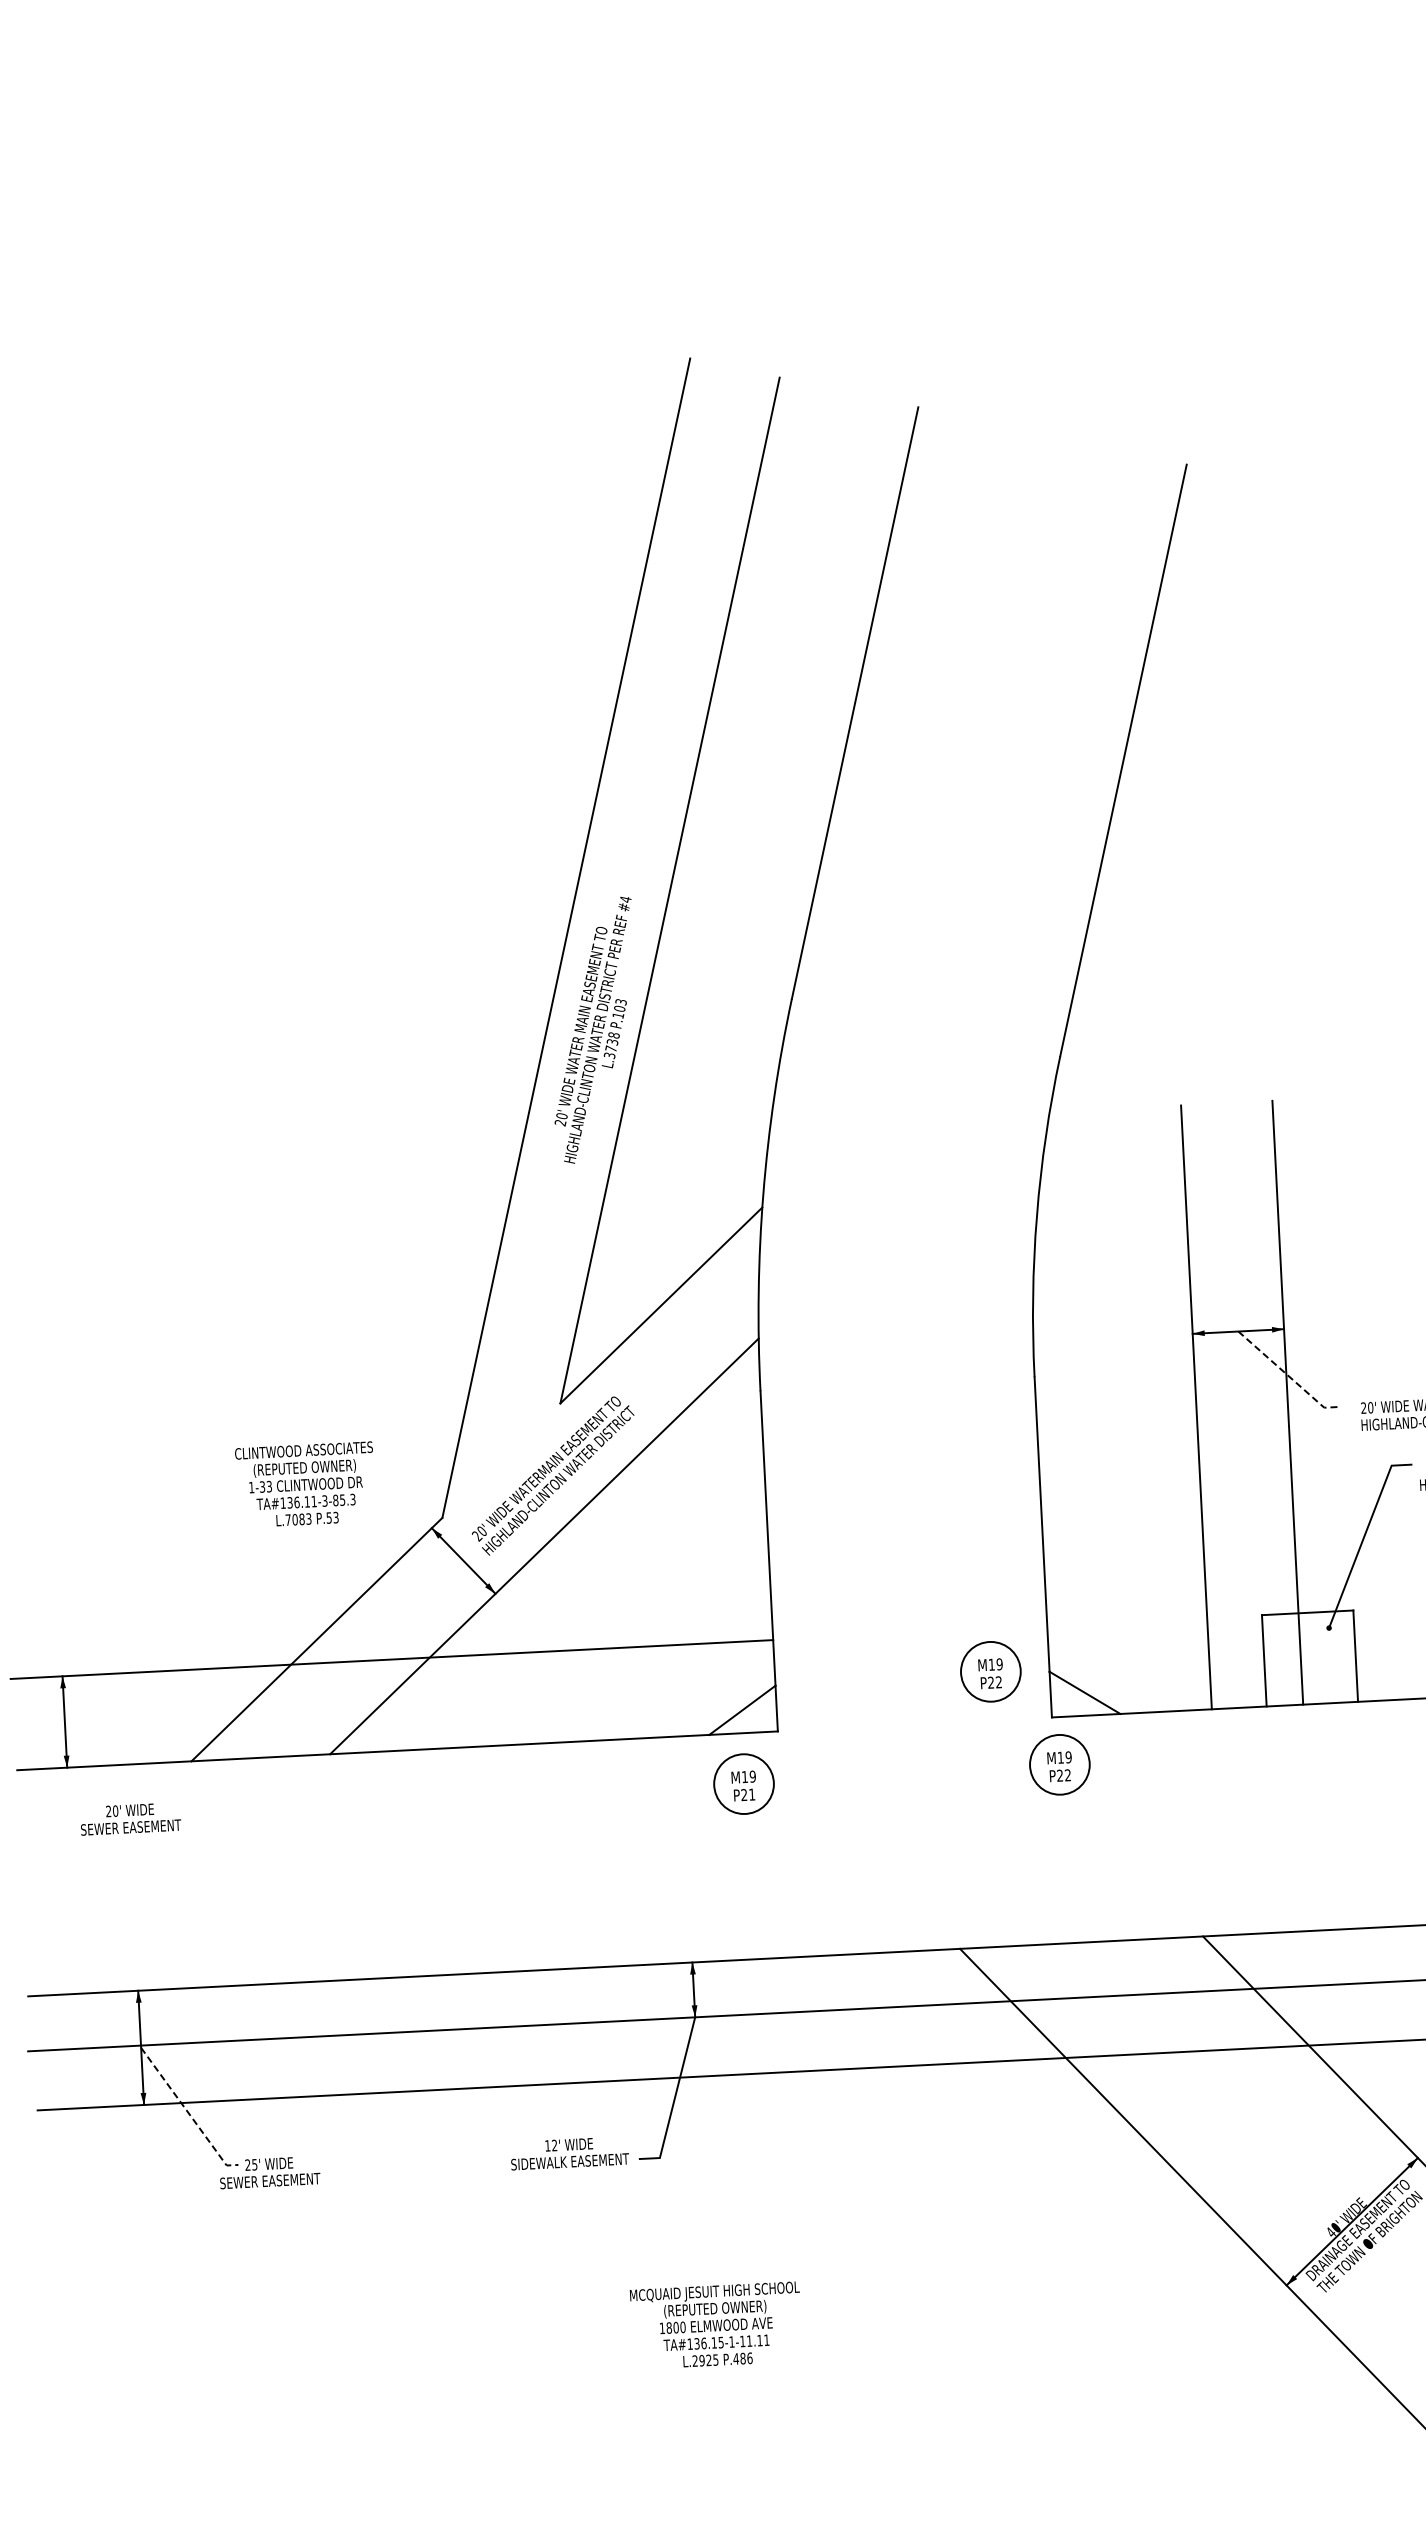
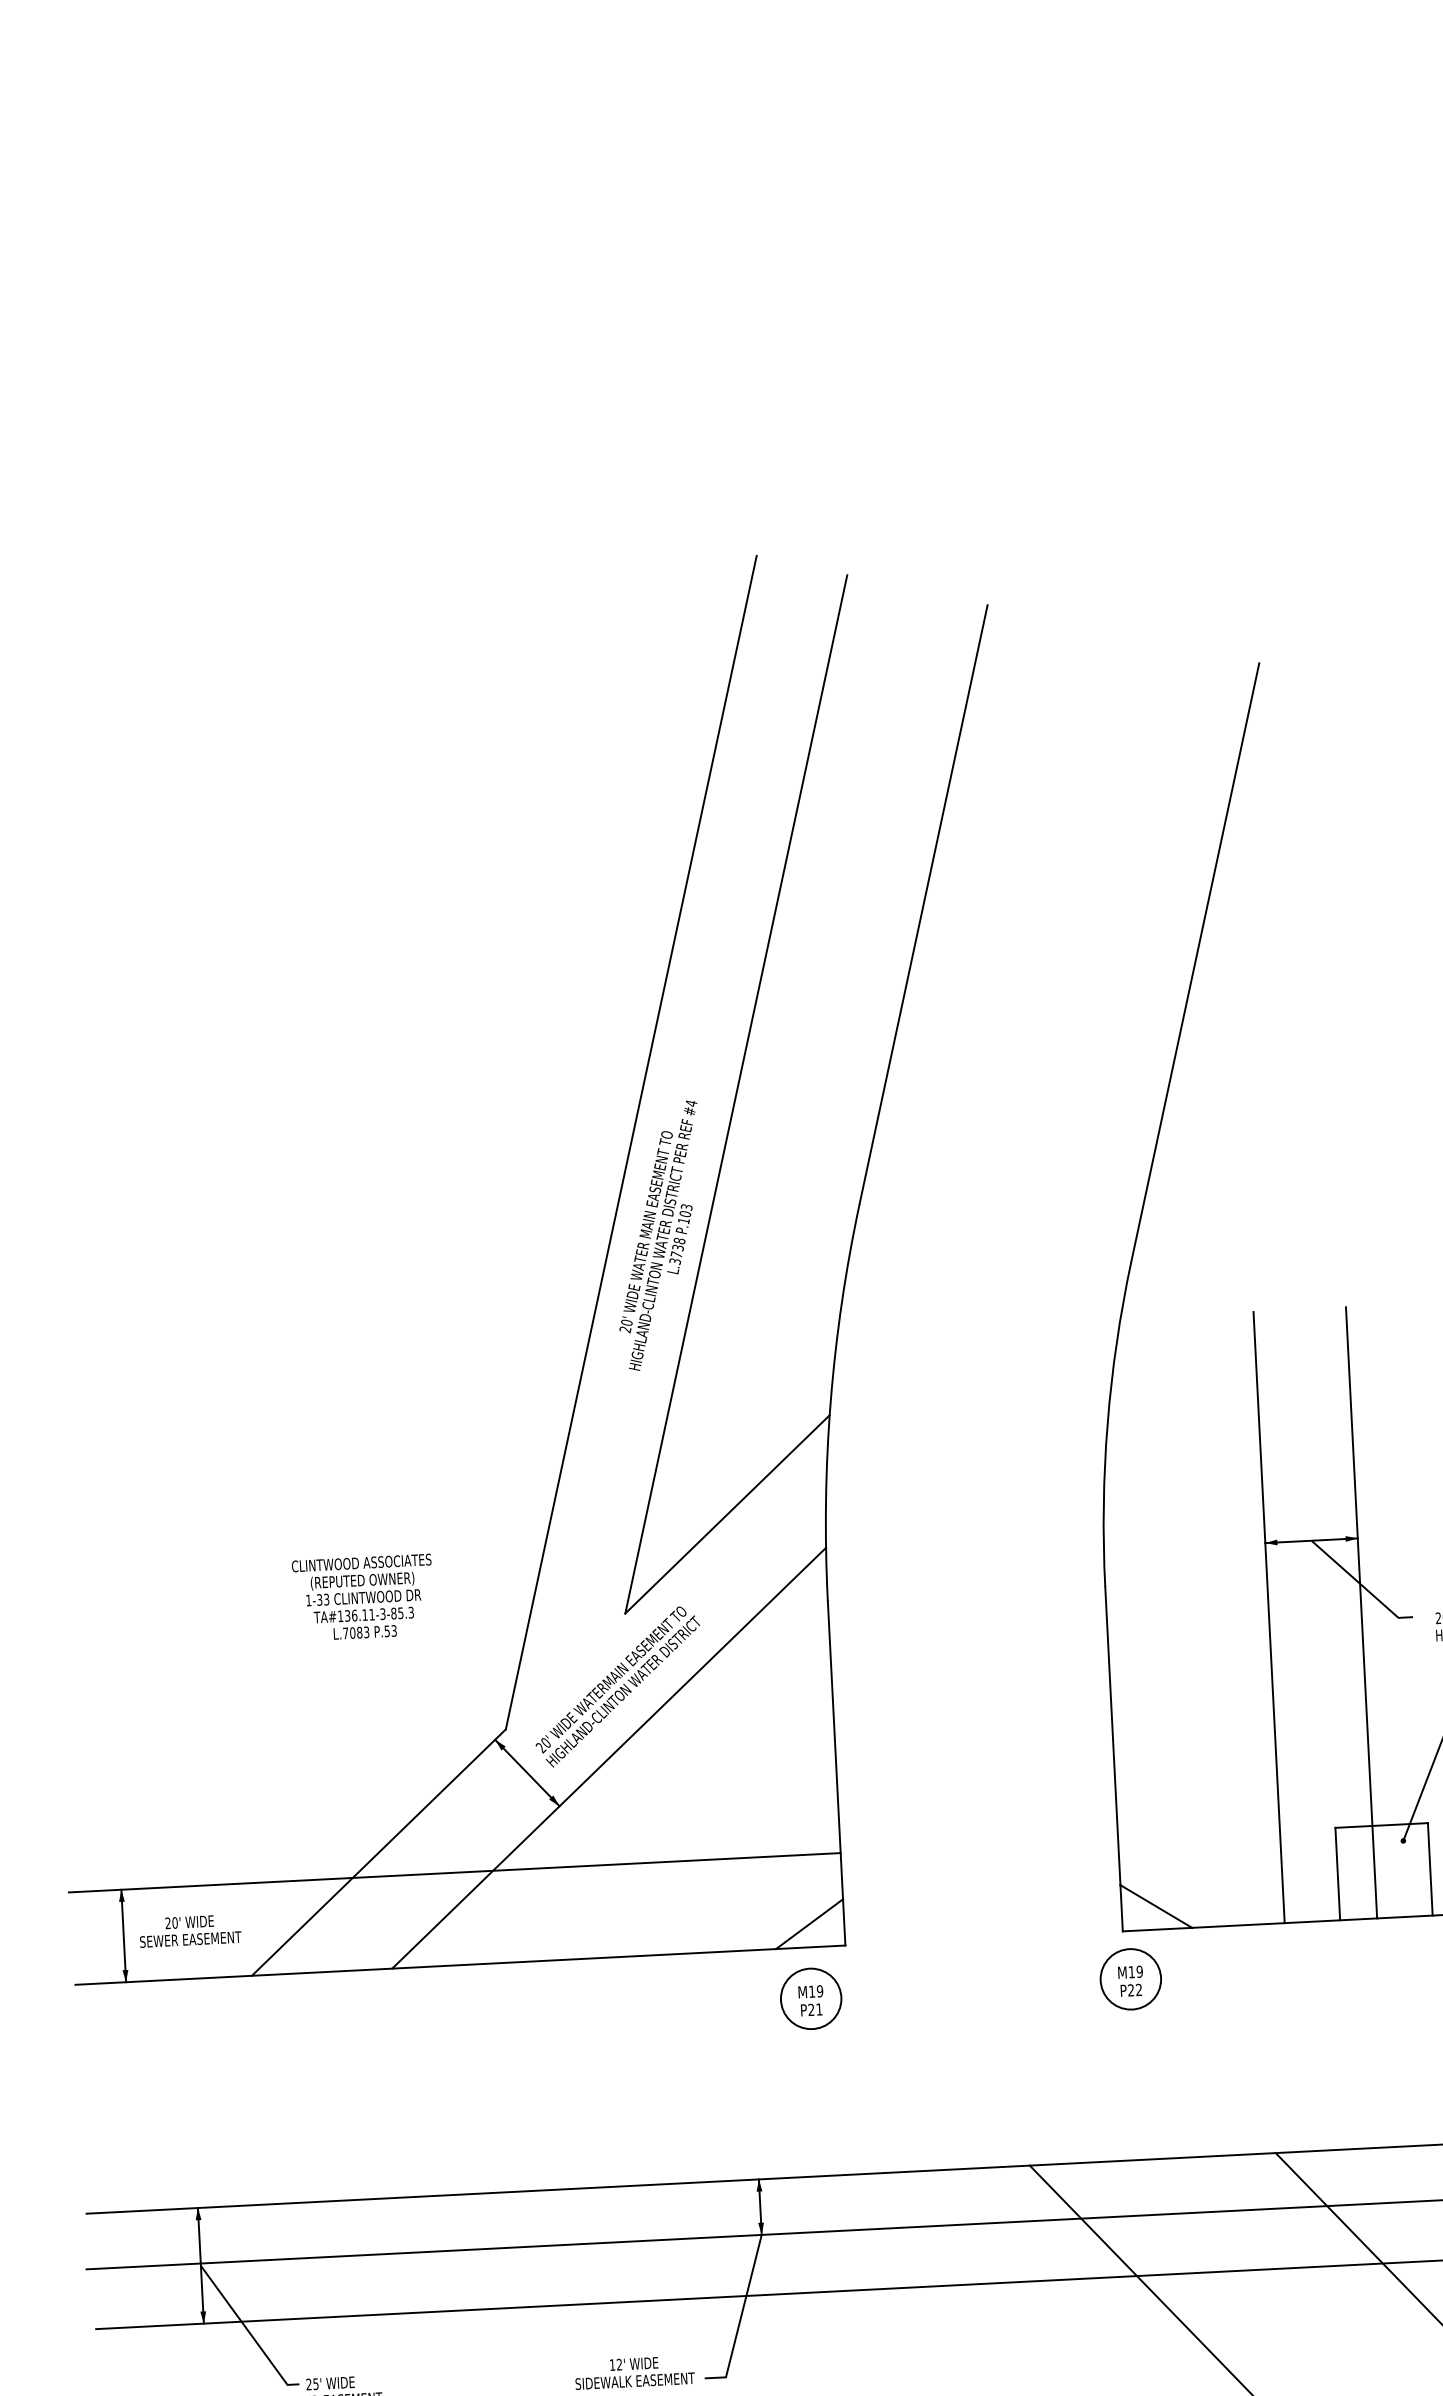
line: (1287, 1375) -> (1361, 1585), dashed -> solid
text: (303, 1483) -> (361, 1596), moved
part: (990, 1671) -> (1060, 1884), removed
text: (130, 1819) -> (190, 1931), moved
line: (188, 2112) -> (248, 2331), dashed -> solid

